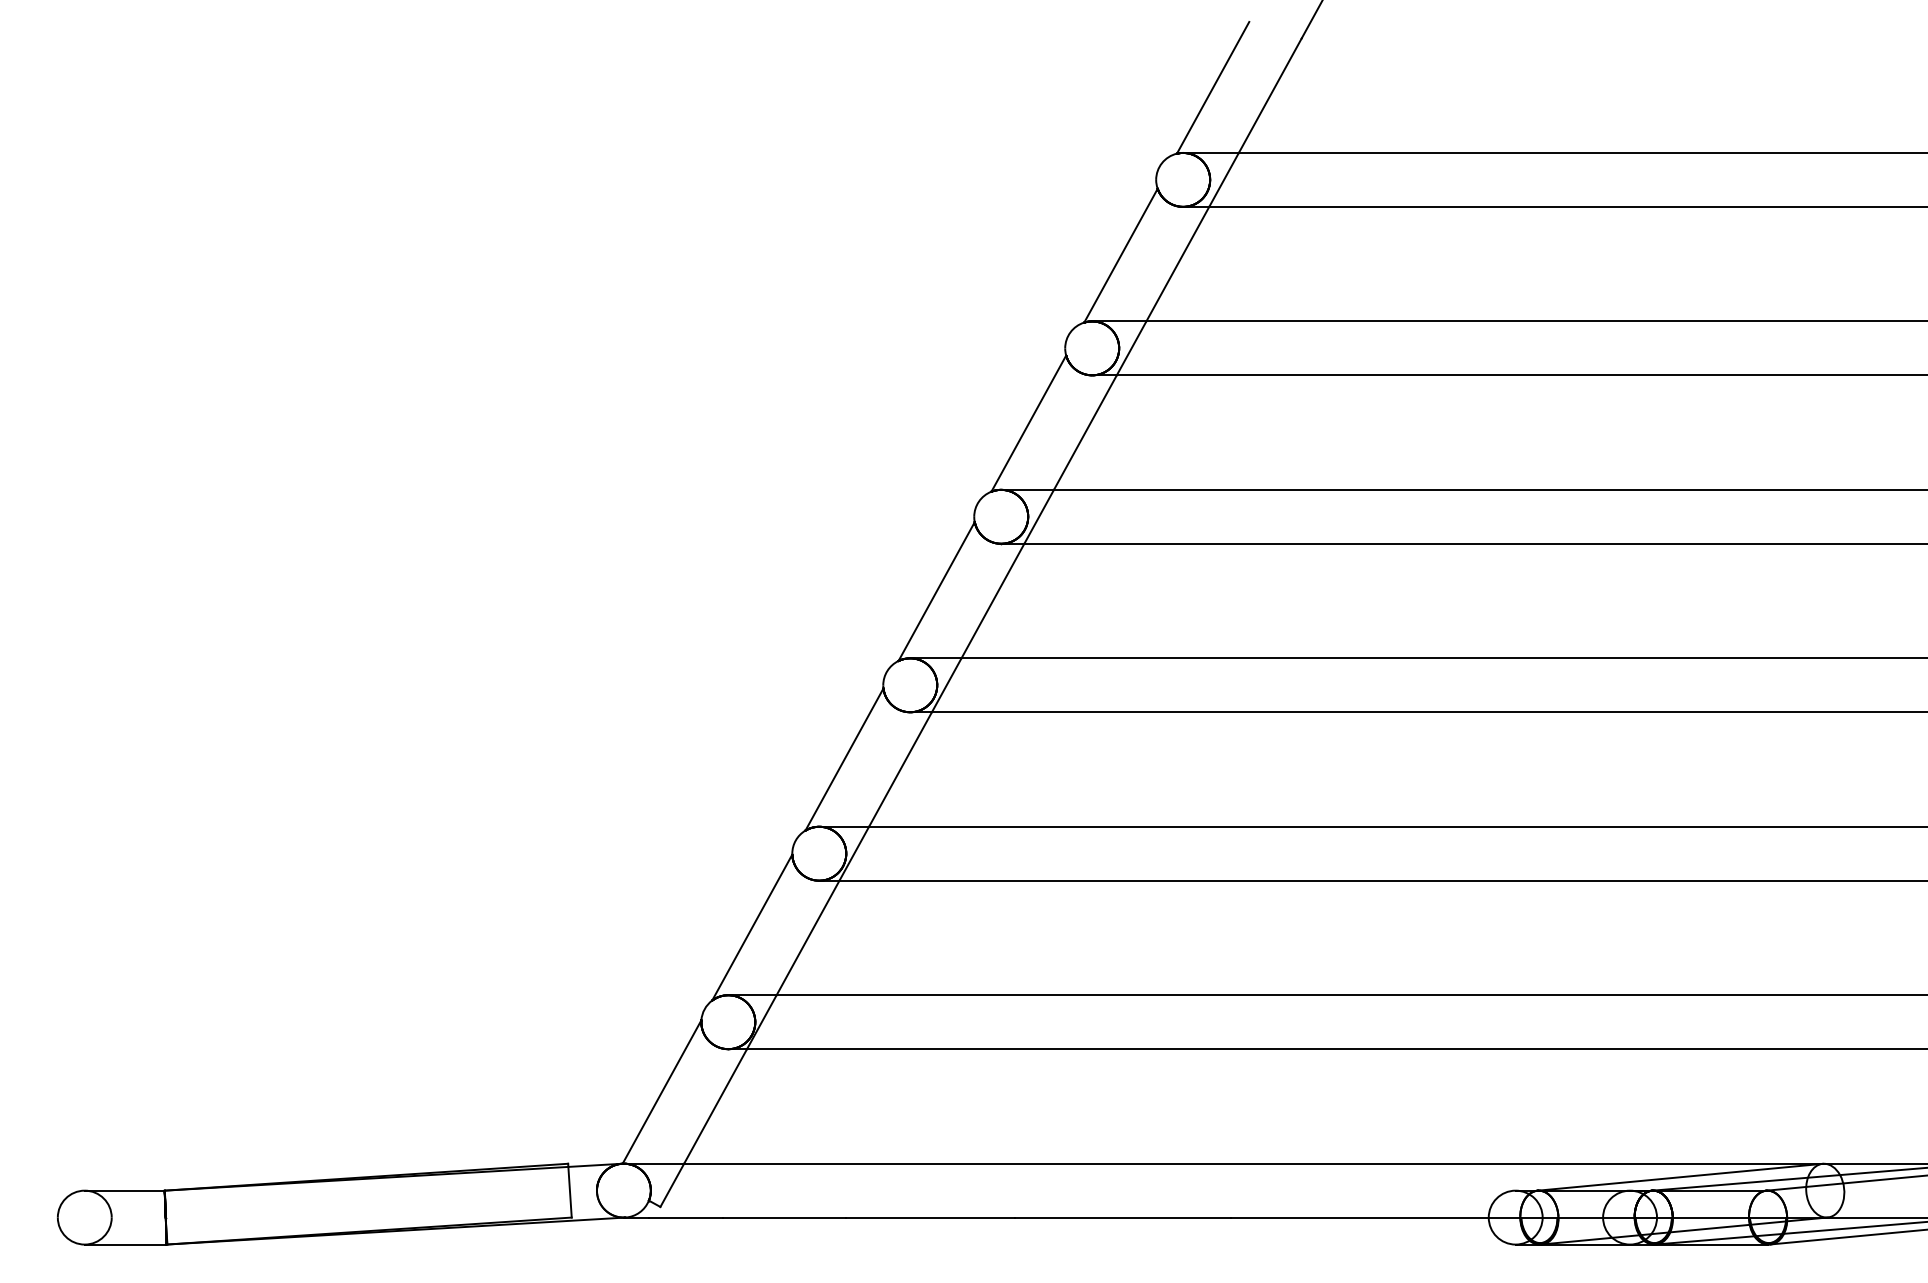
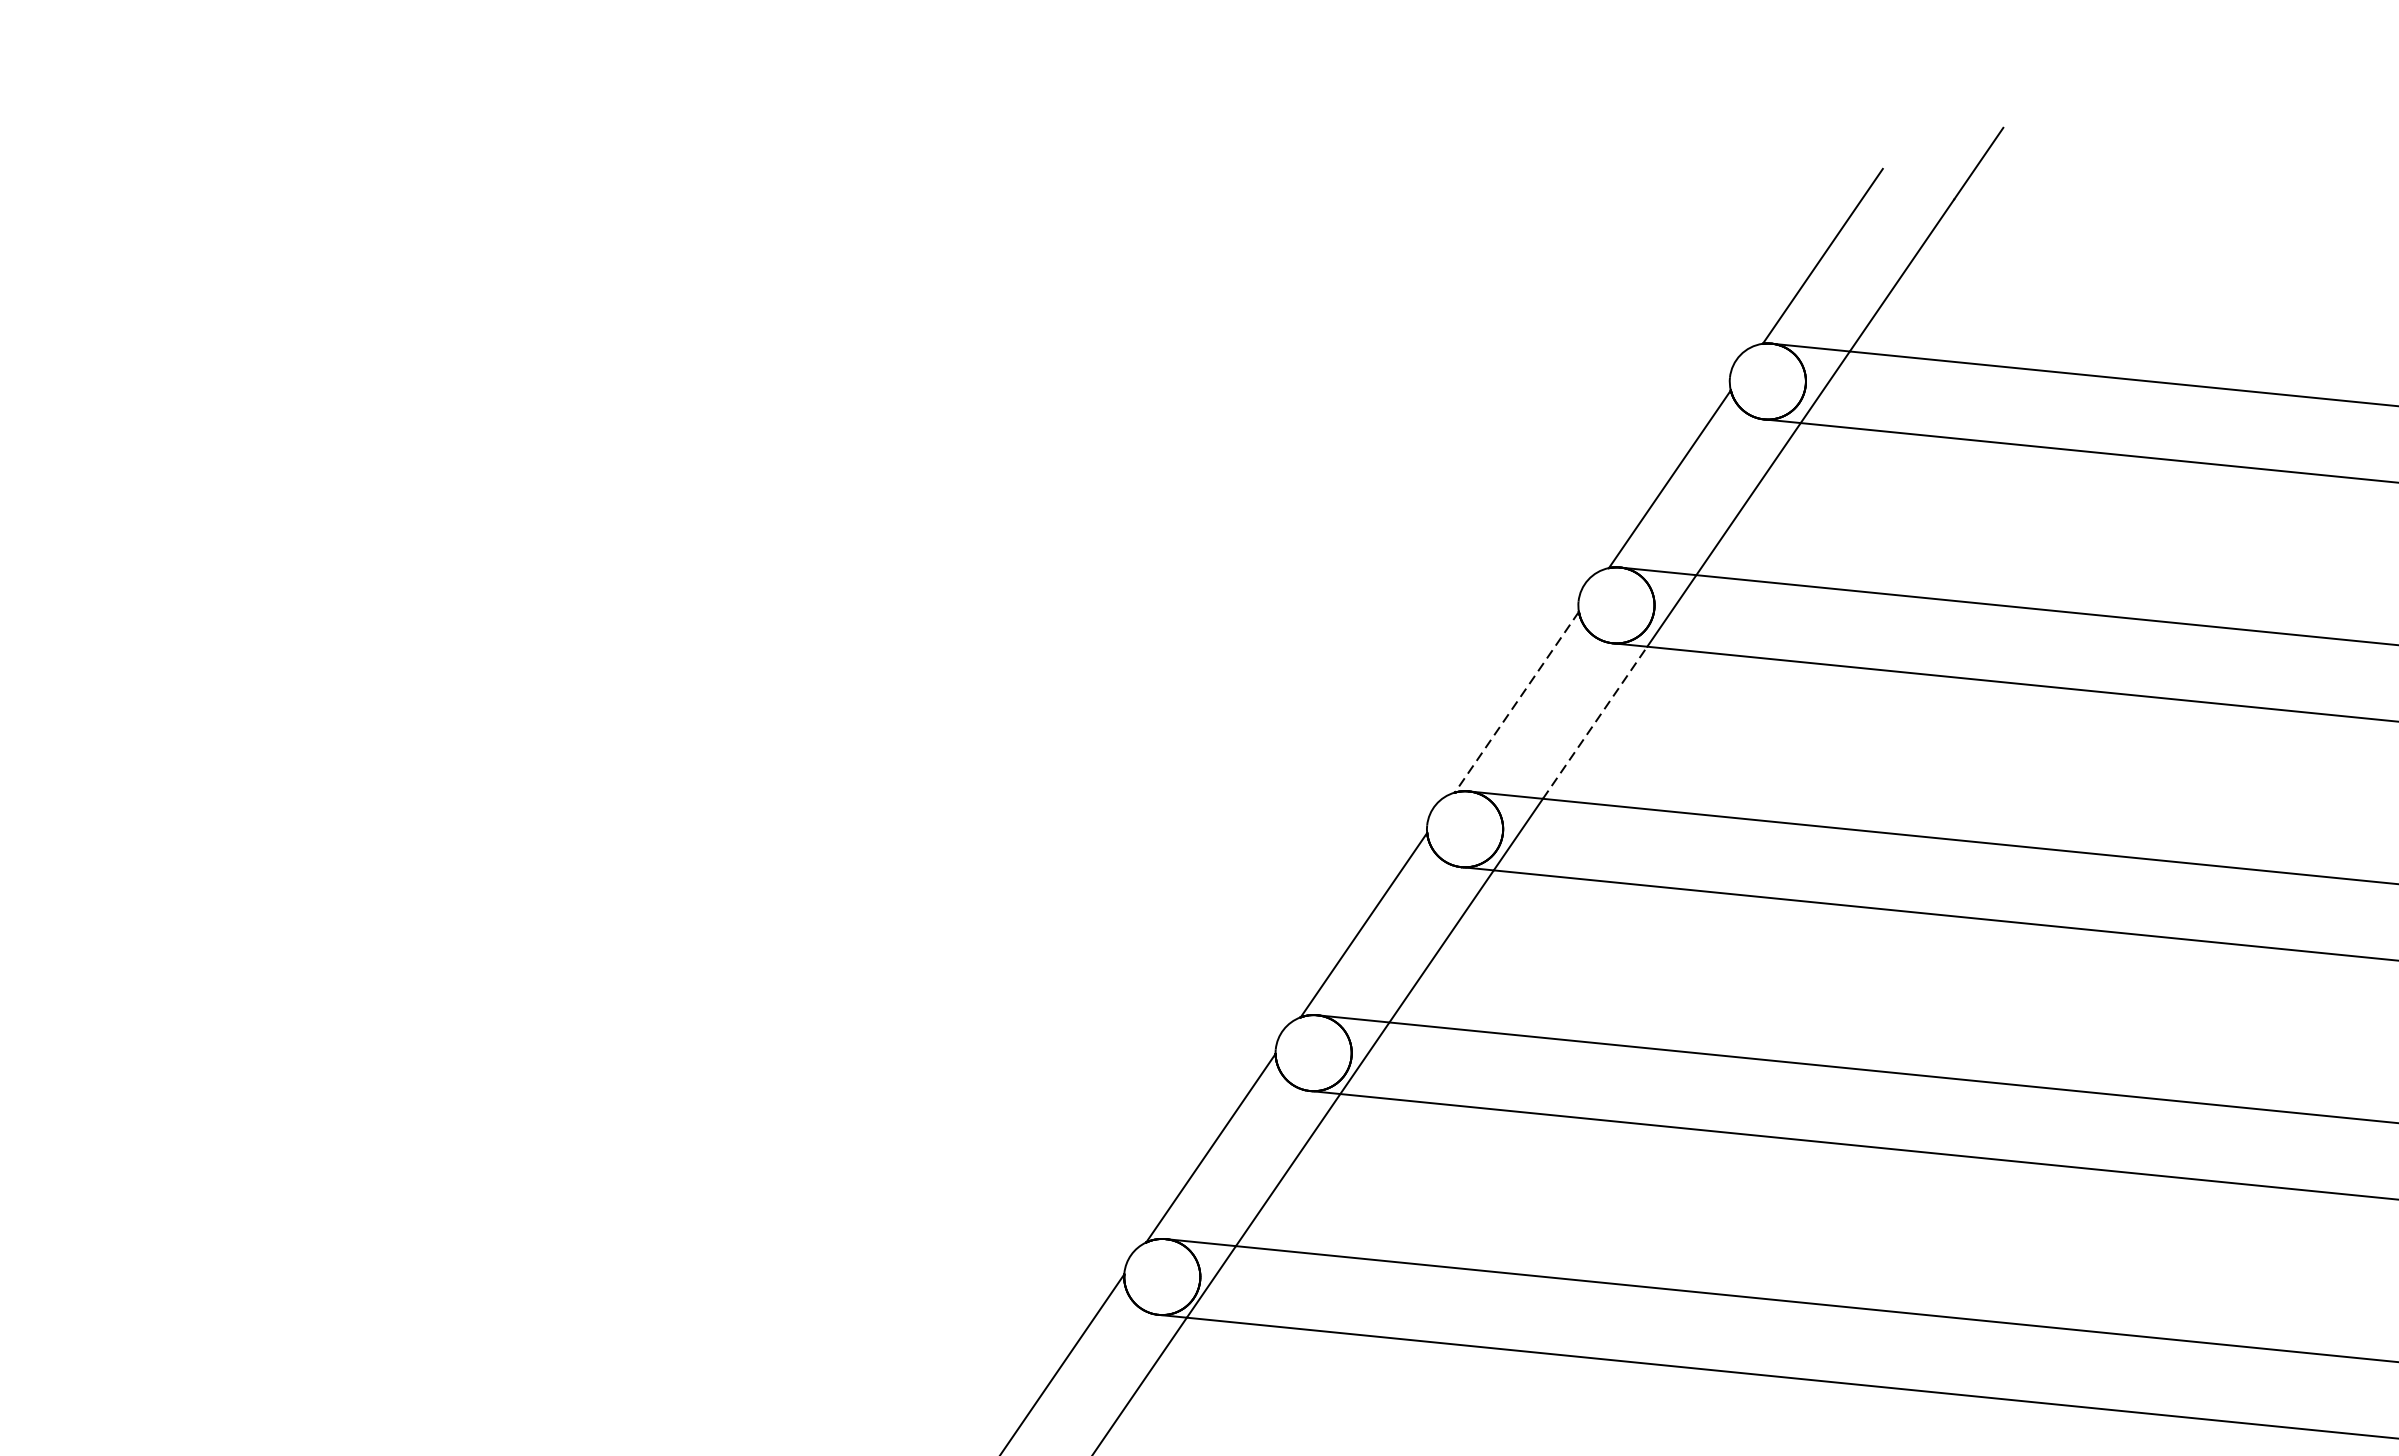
line: (1028, 423) -> (1516, 701), solid -> dashed
line: (1085, 432) -> (1595, 722), solid -> dashed

